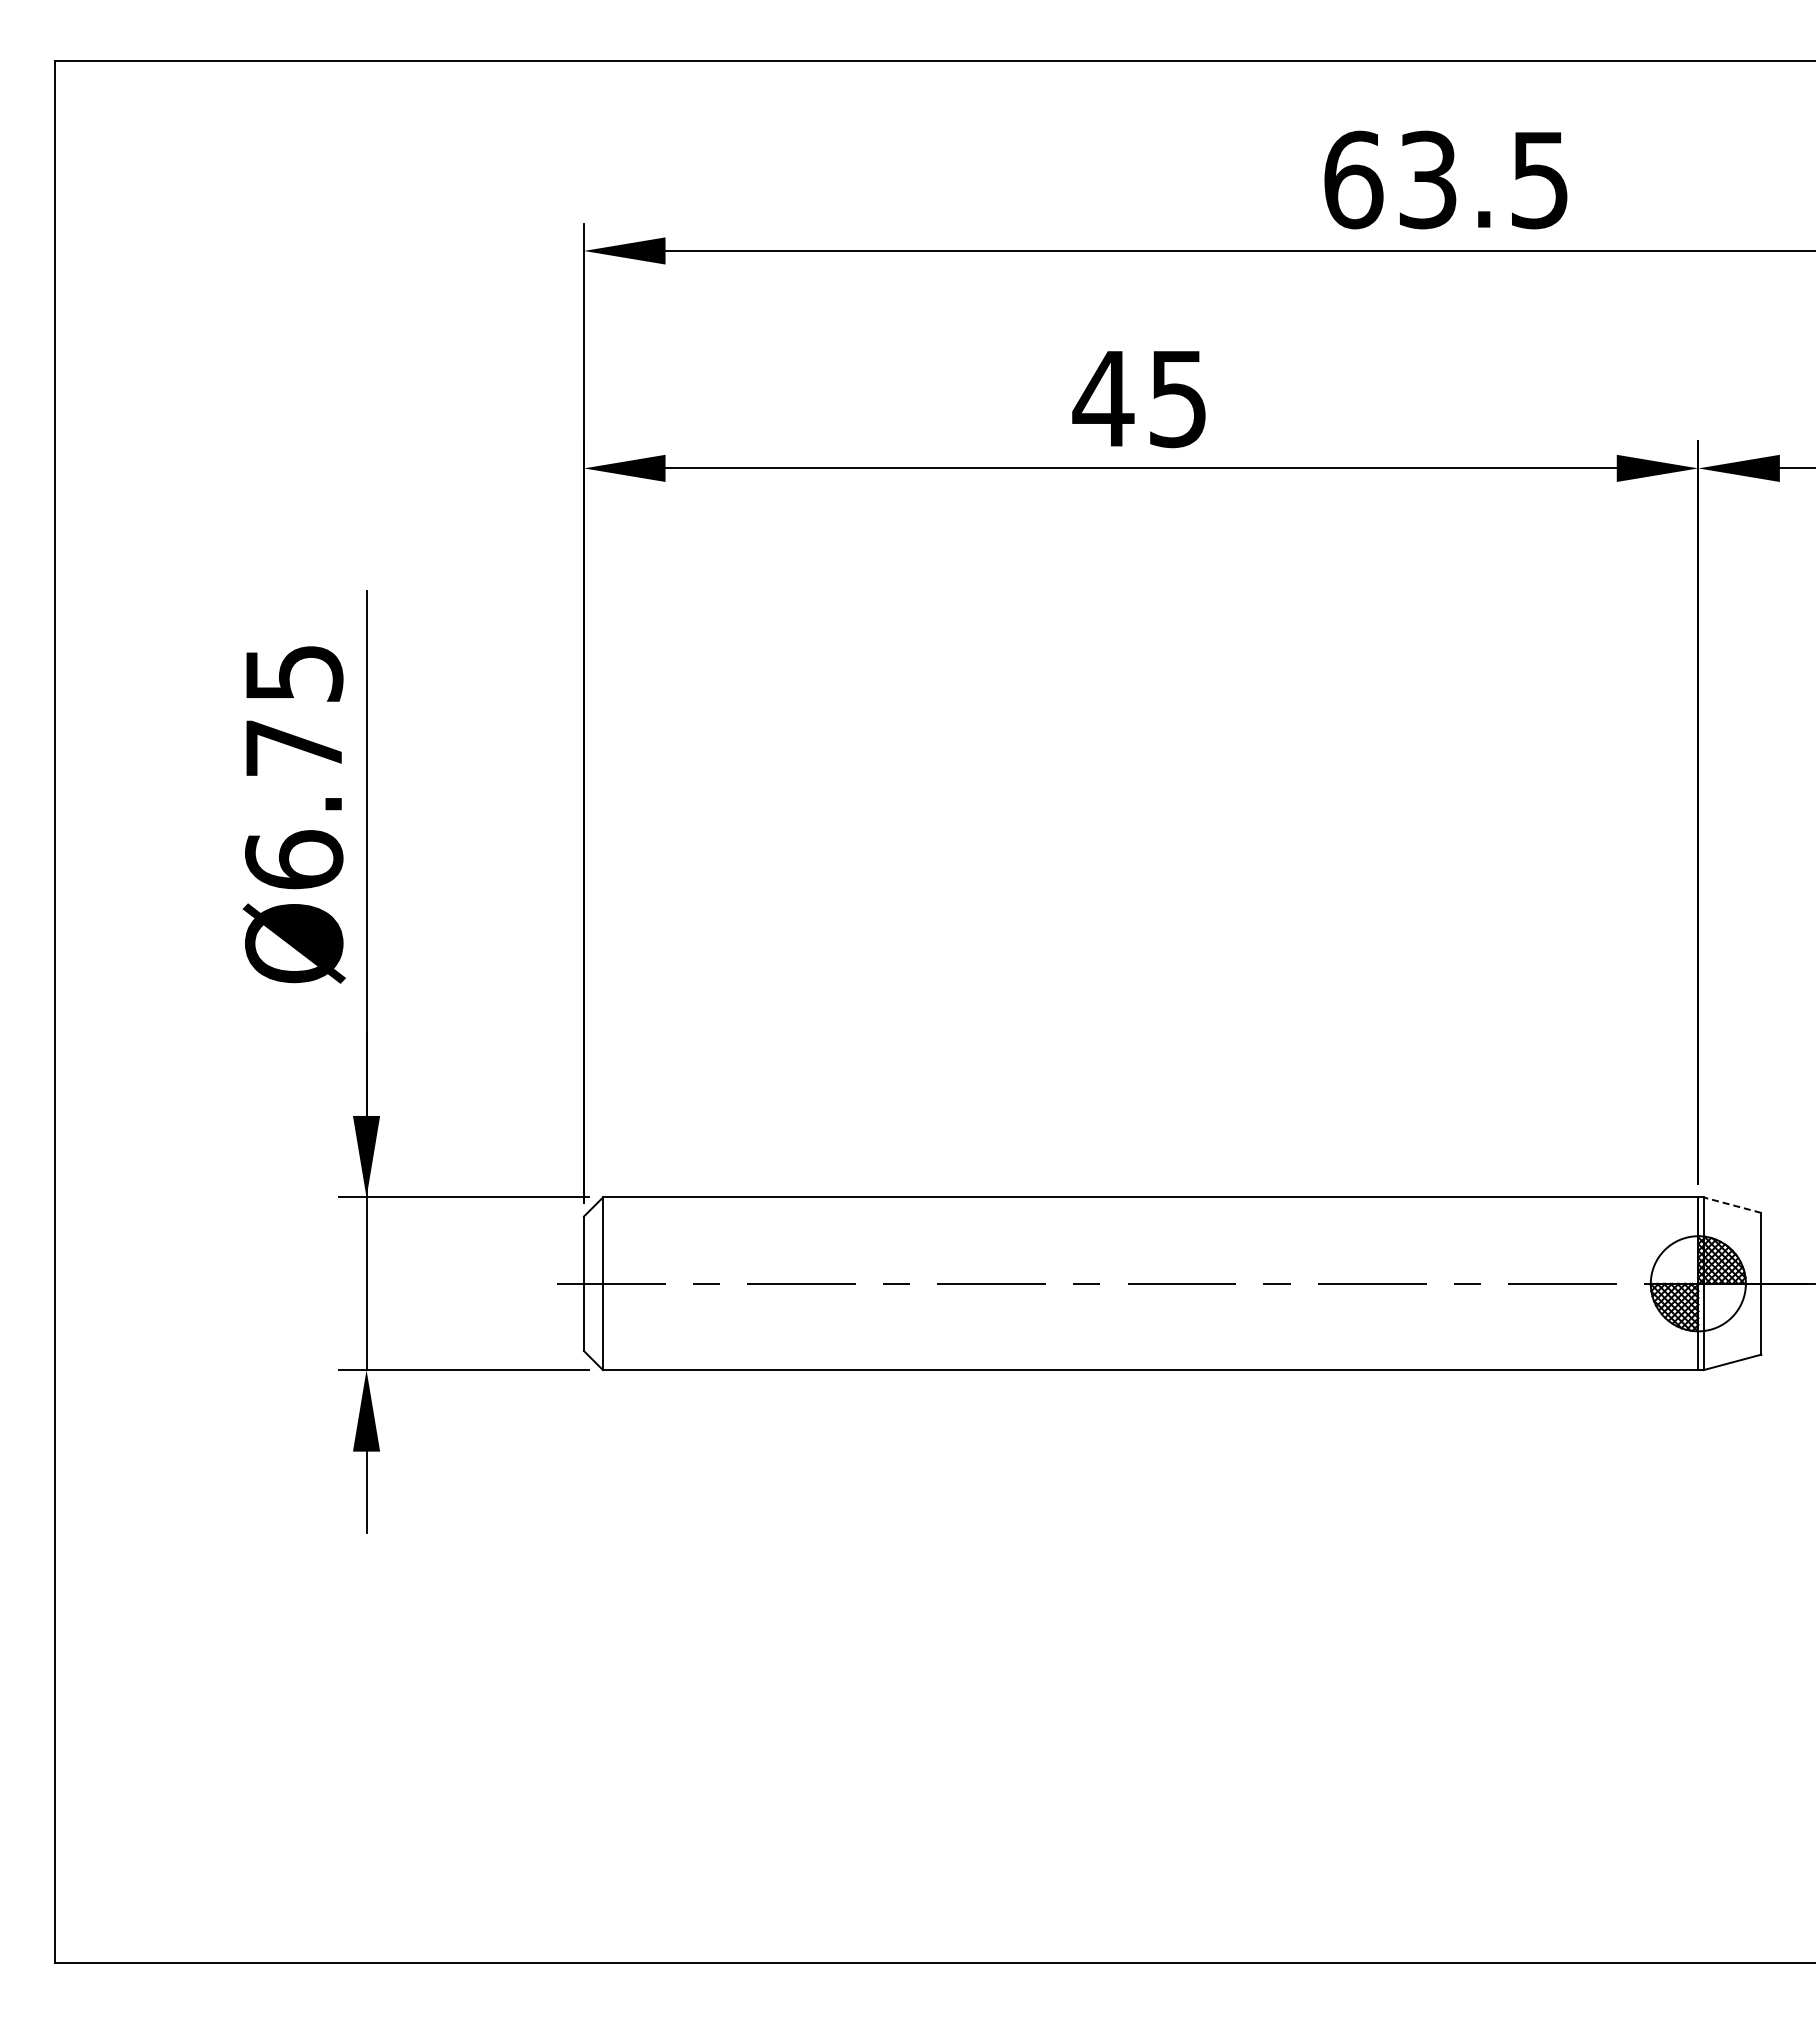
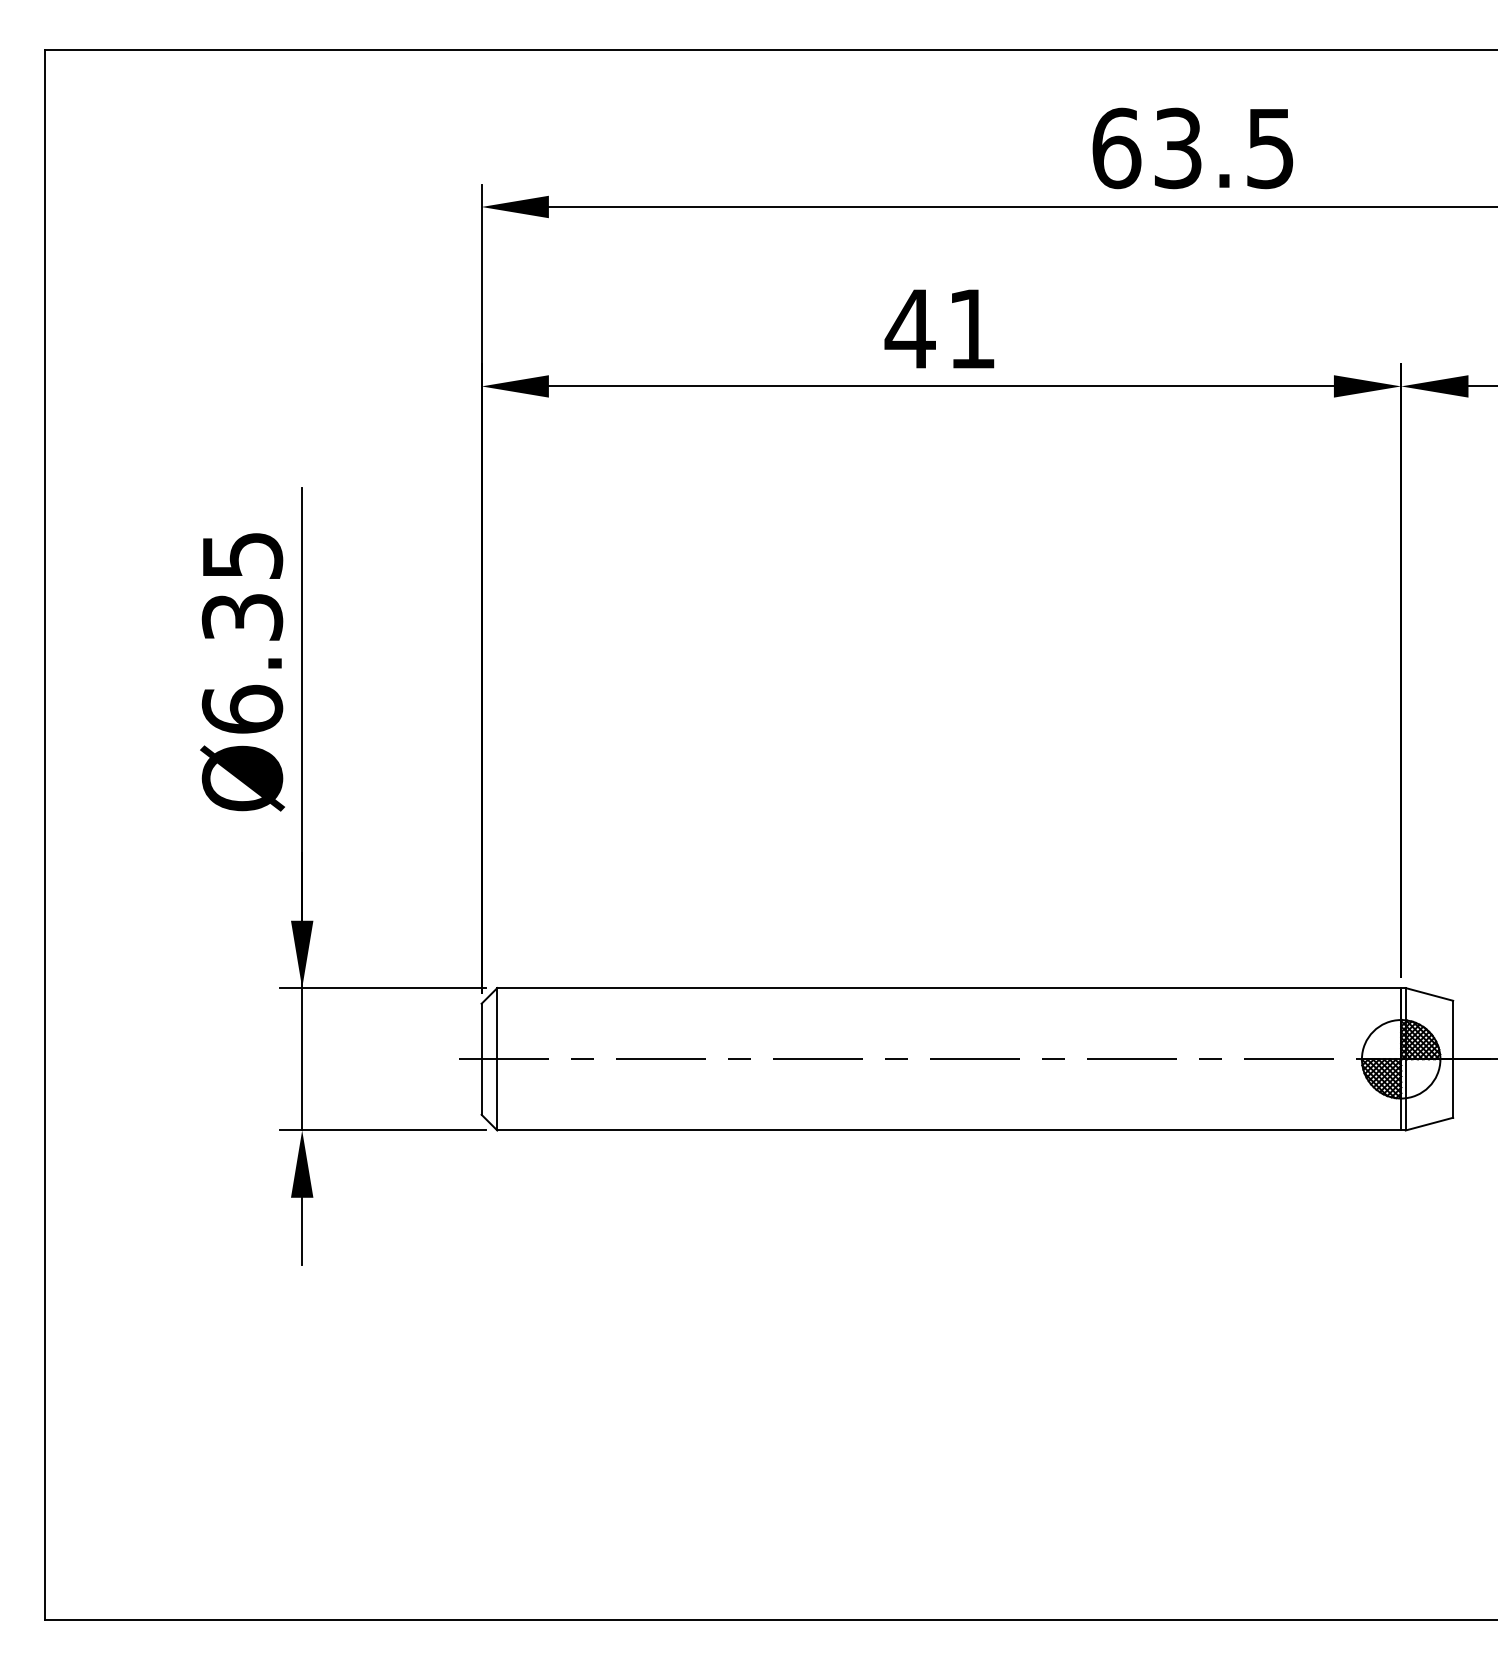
text: (1177, 399) -> (971, 329), 45 -> 41
text: (294, 748) -> (242, 617), Ø6.75 -> Ø6.35
line: (1732, 1205) -> (1429, 994), dashed -> solid

